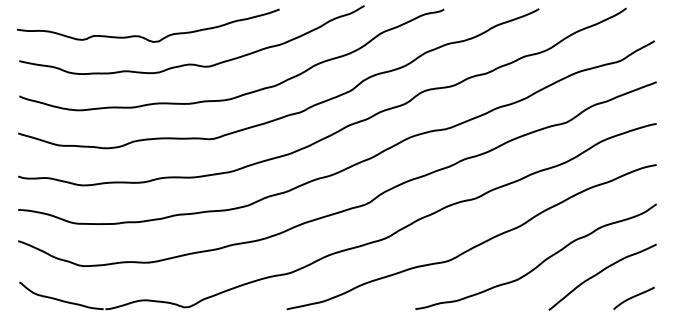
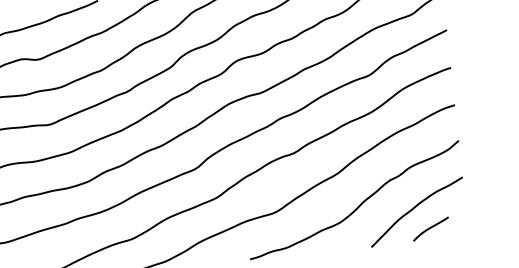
curve: (633, 297) -> (430, 228), moved

